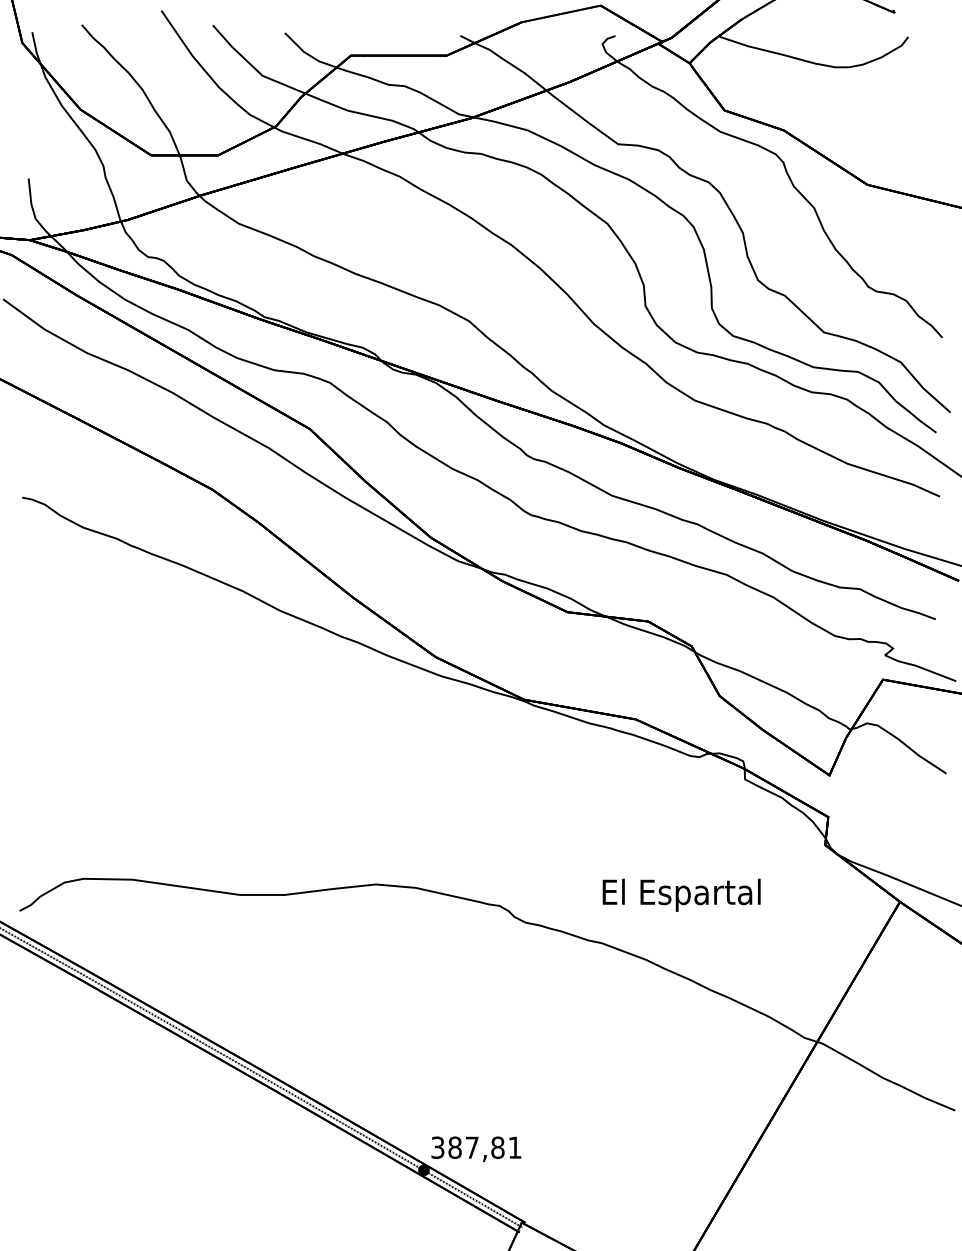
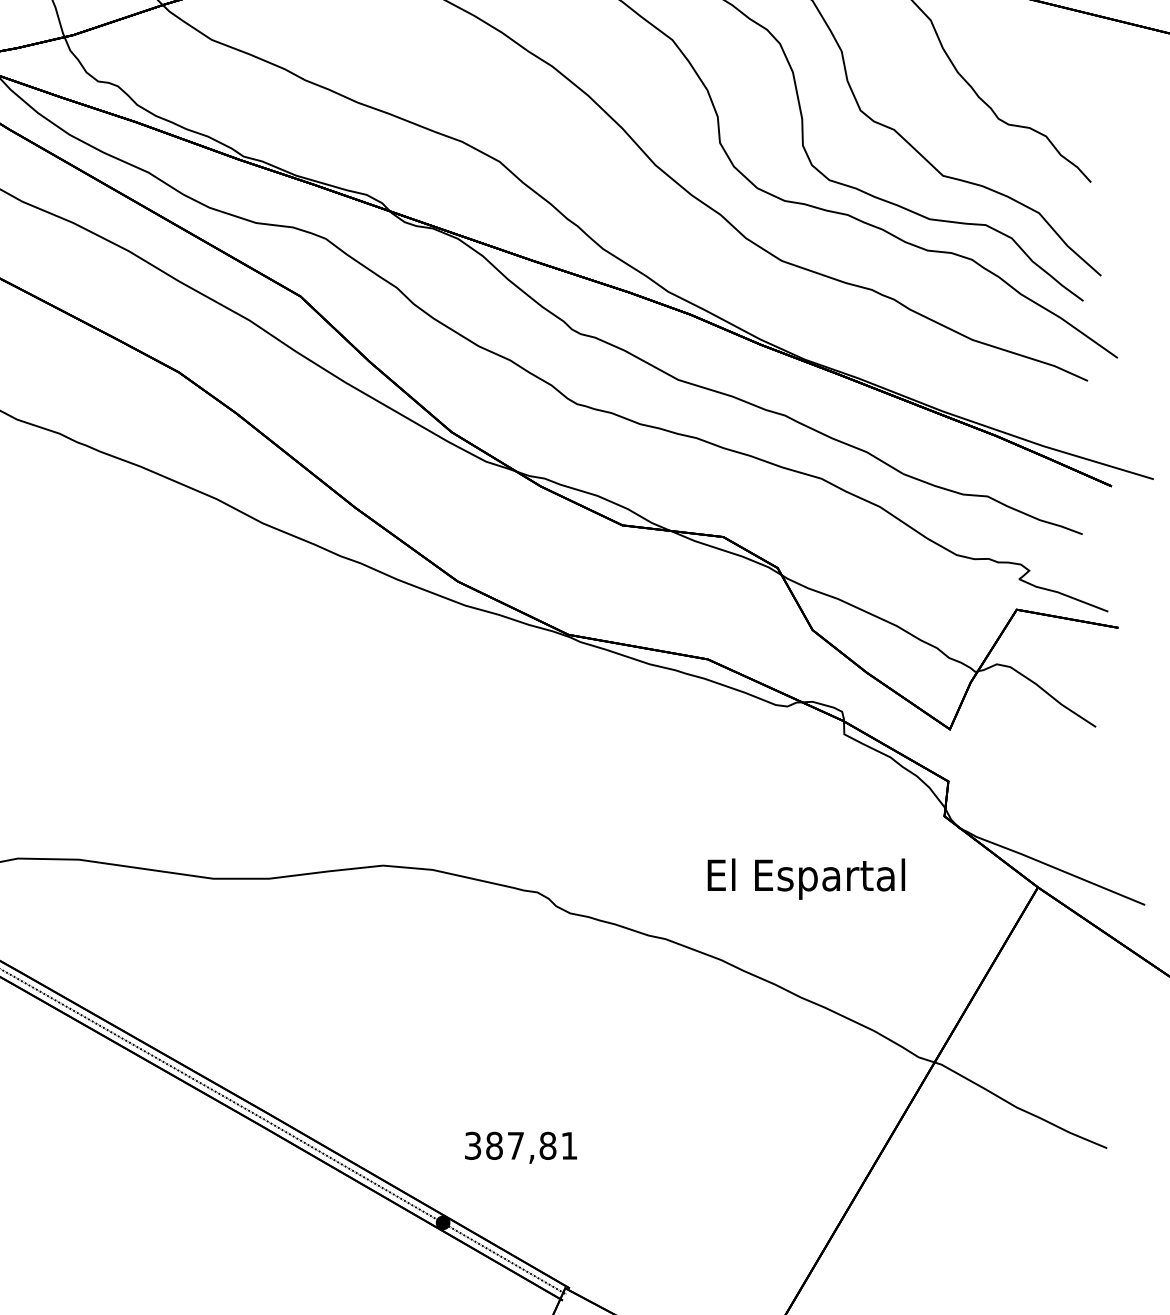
text: (681, 894) -> (806, 878), moved
text: (476, 1149) -> (521, 1148), moved

